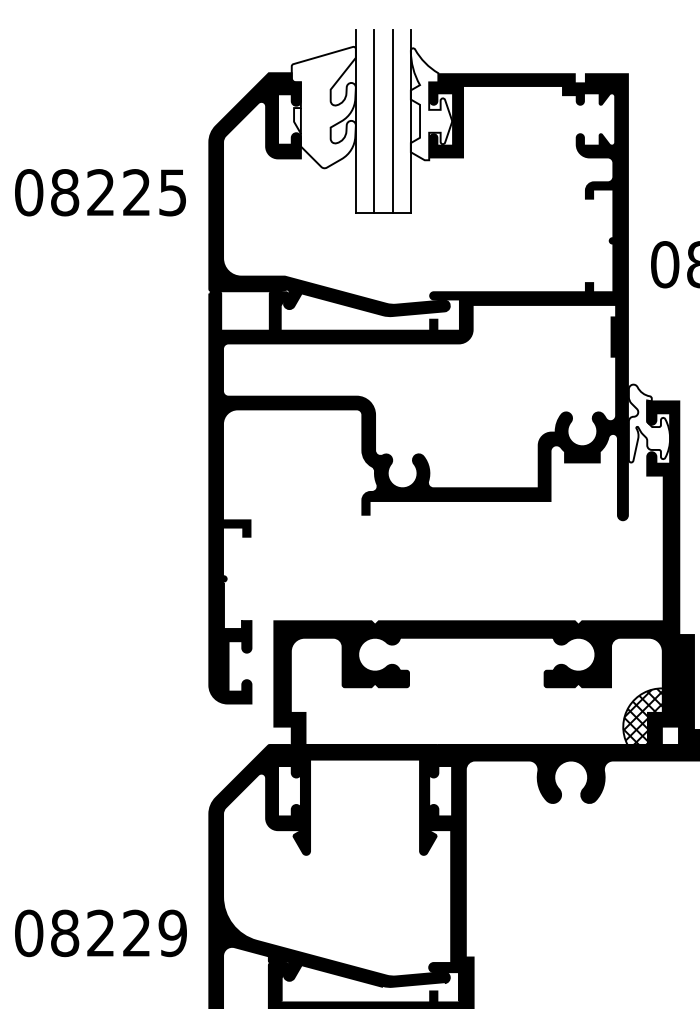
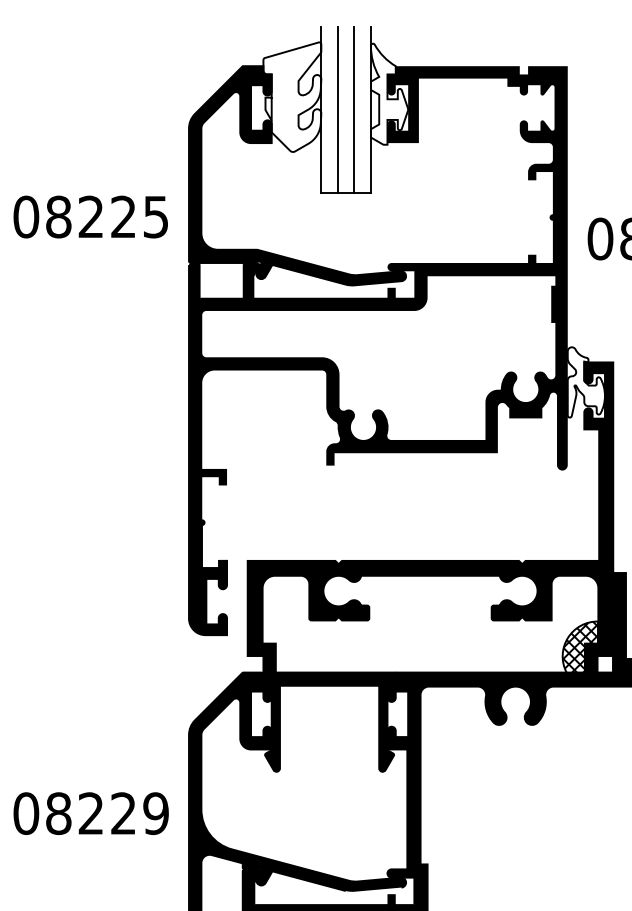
text: (100, 192) -> (90, 216), moved
text: (100, 933) -> (90, 813), moved

